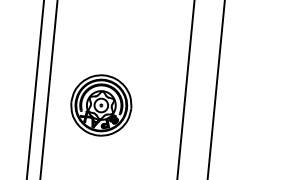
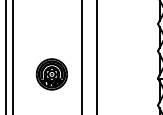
part: (100, 105) -> (51, 74), moved

